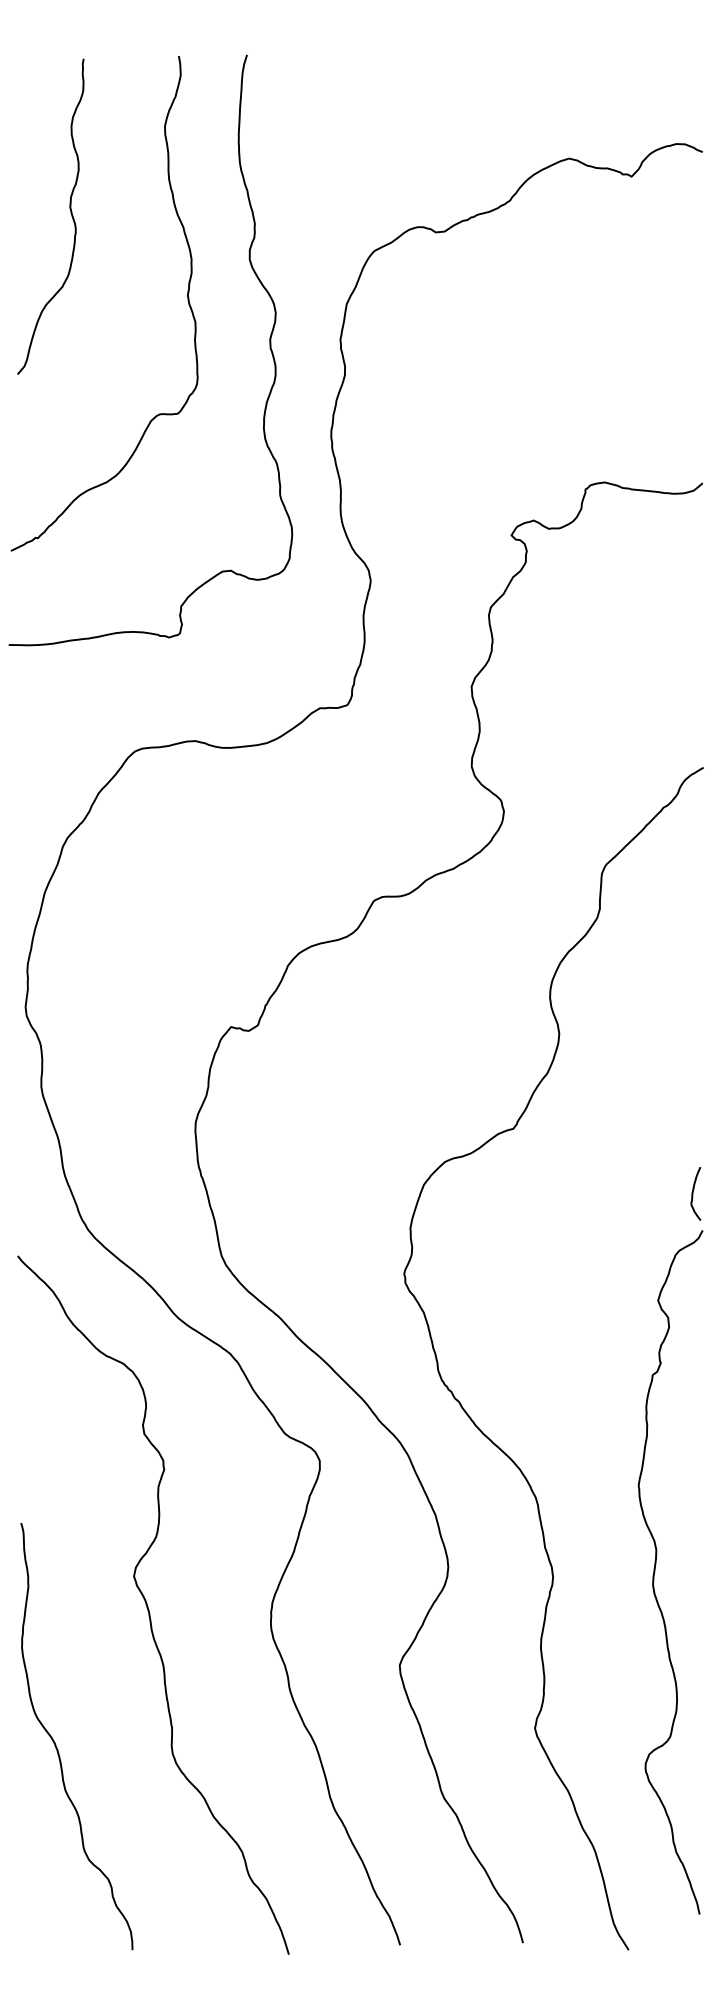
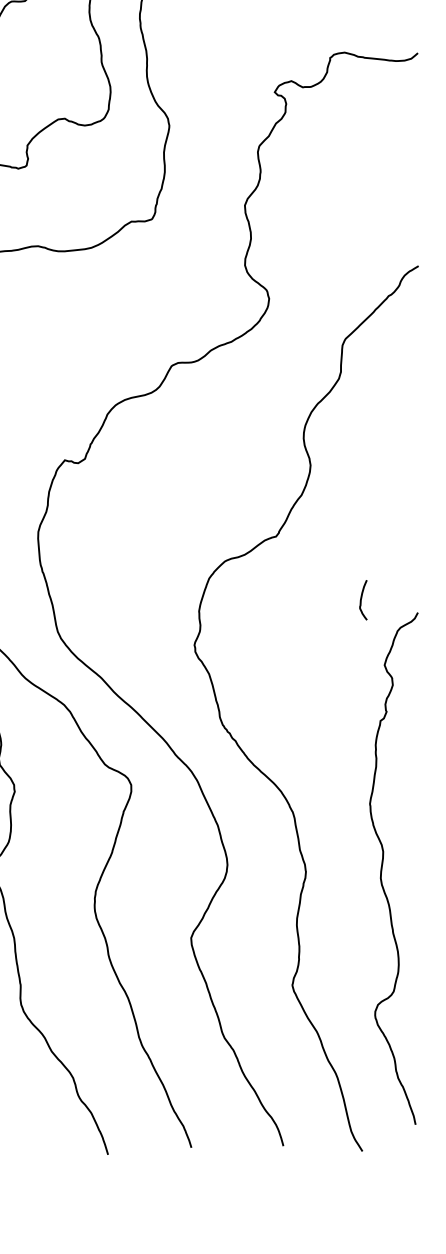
curve: (693, 1193) -> (361, 599), moved

